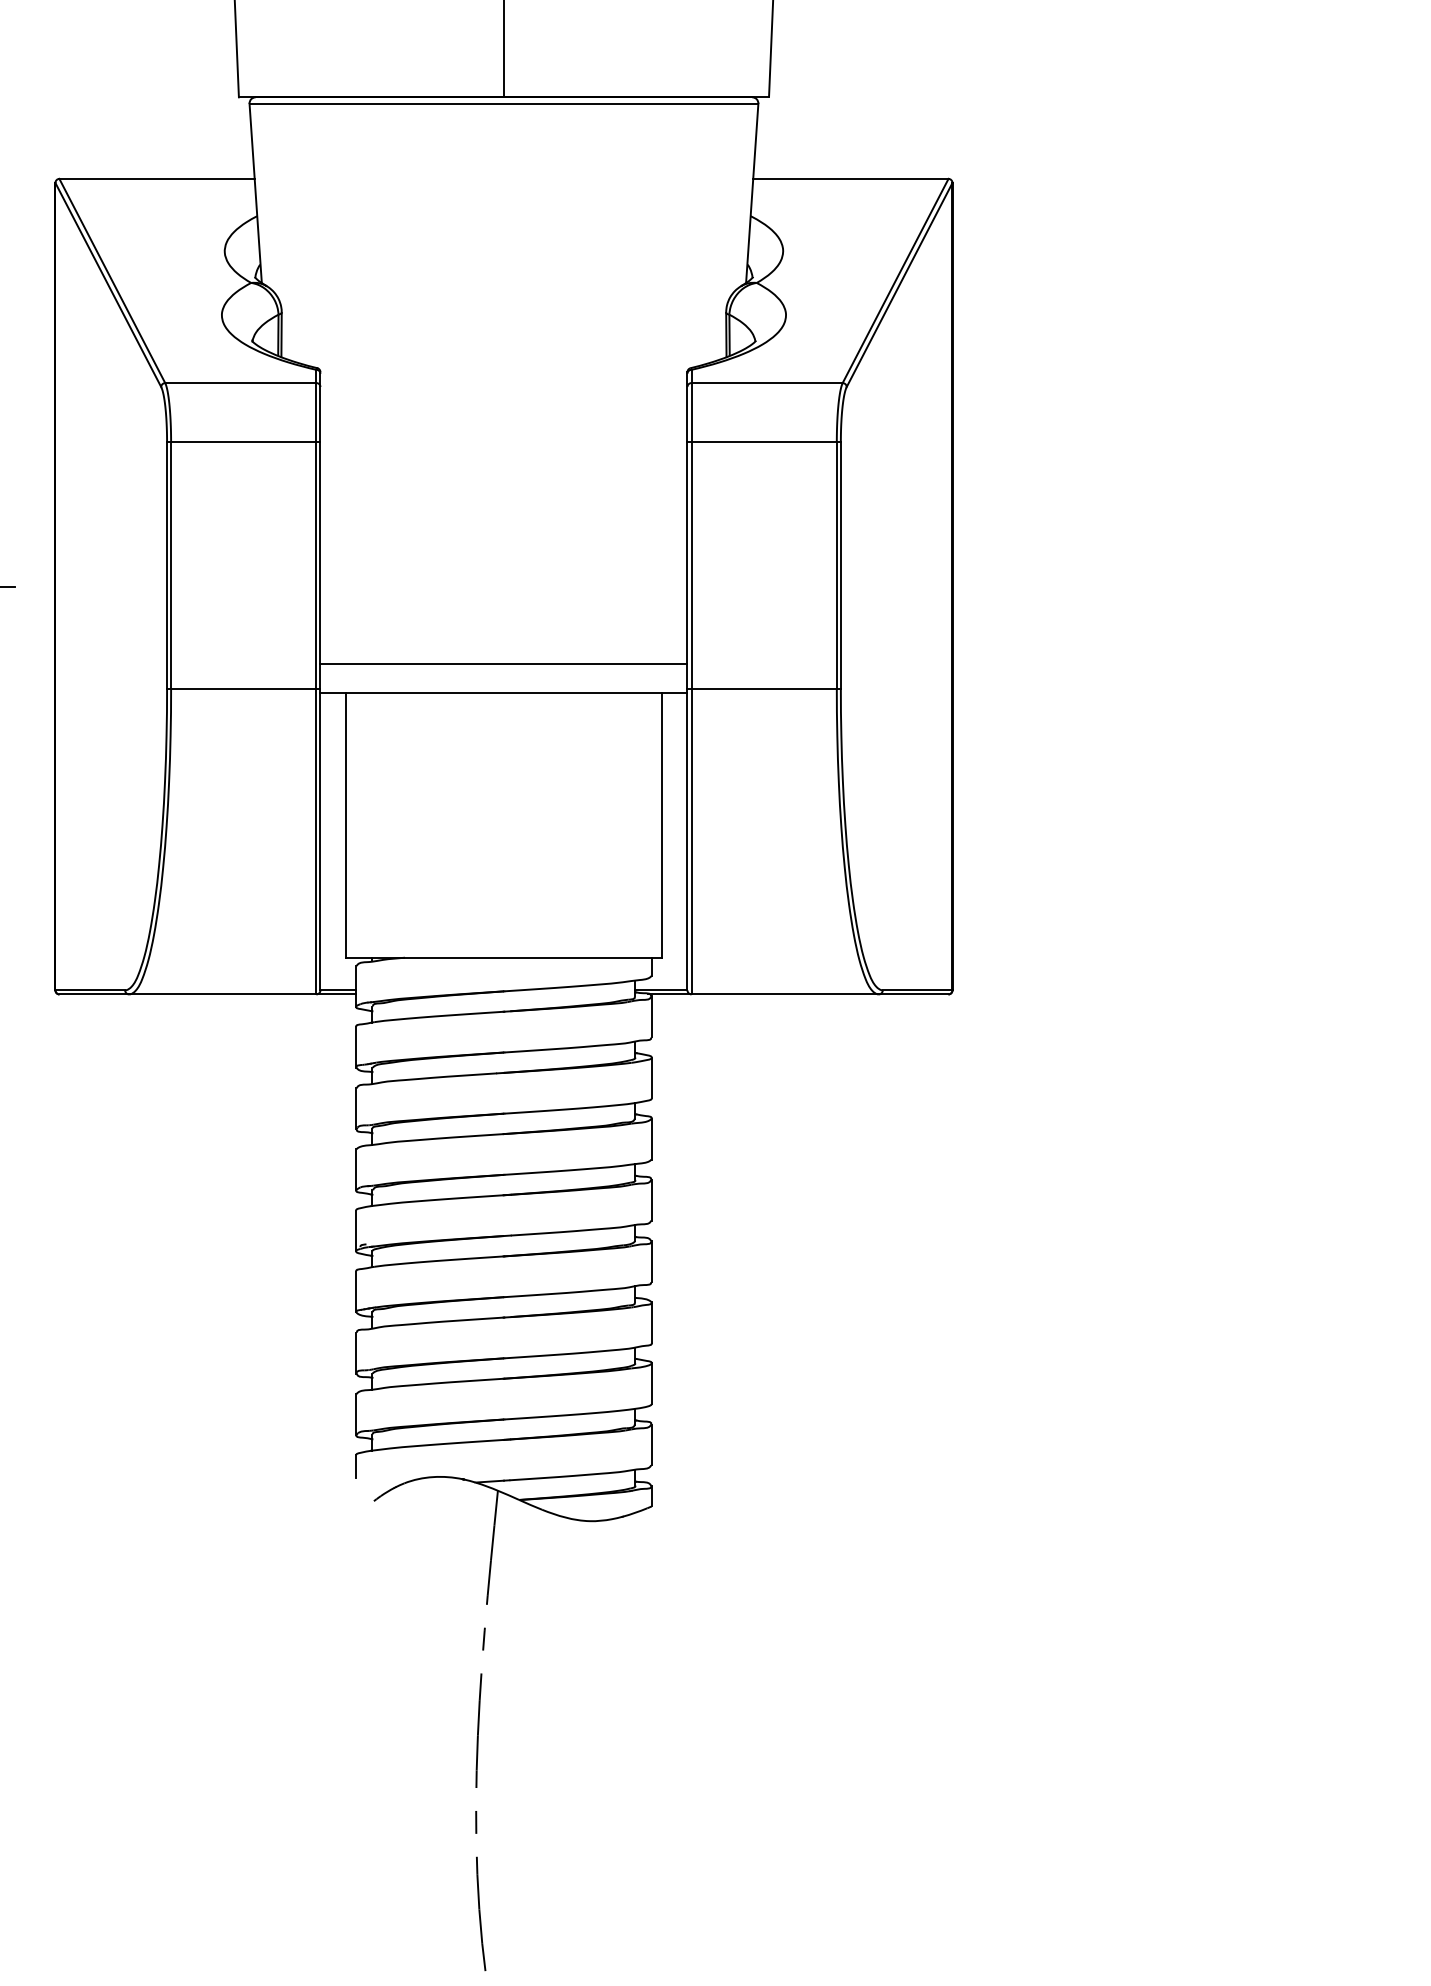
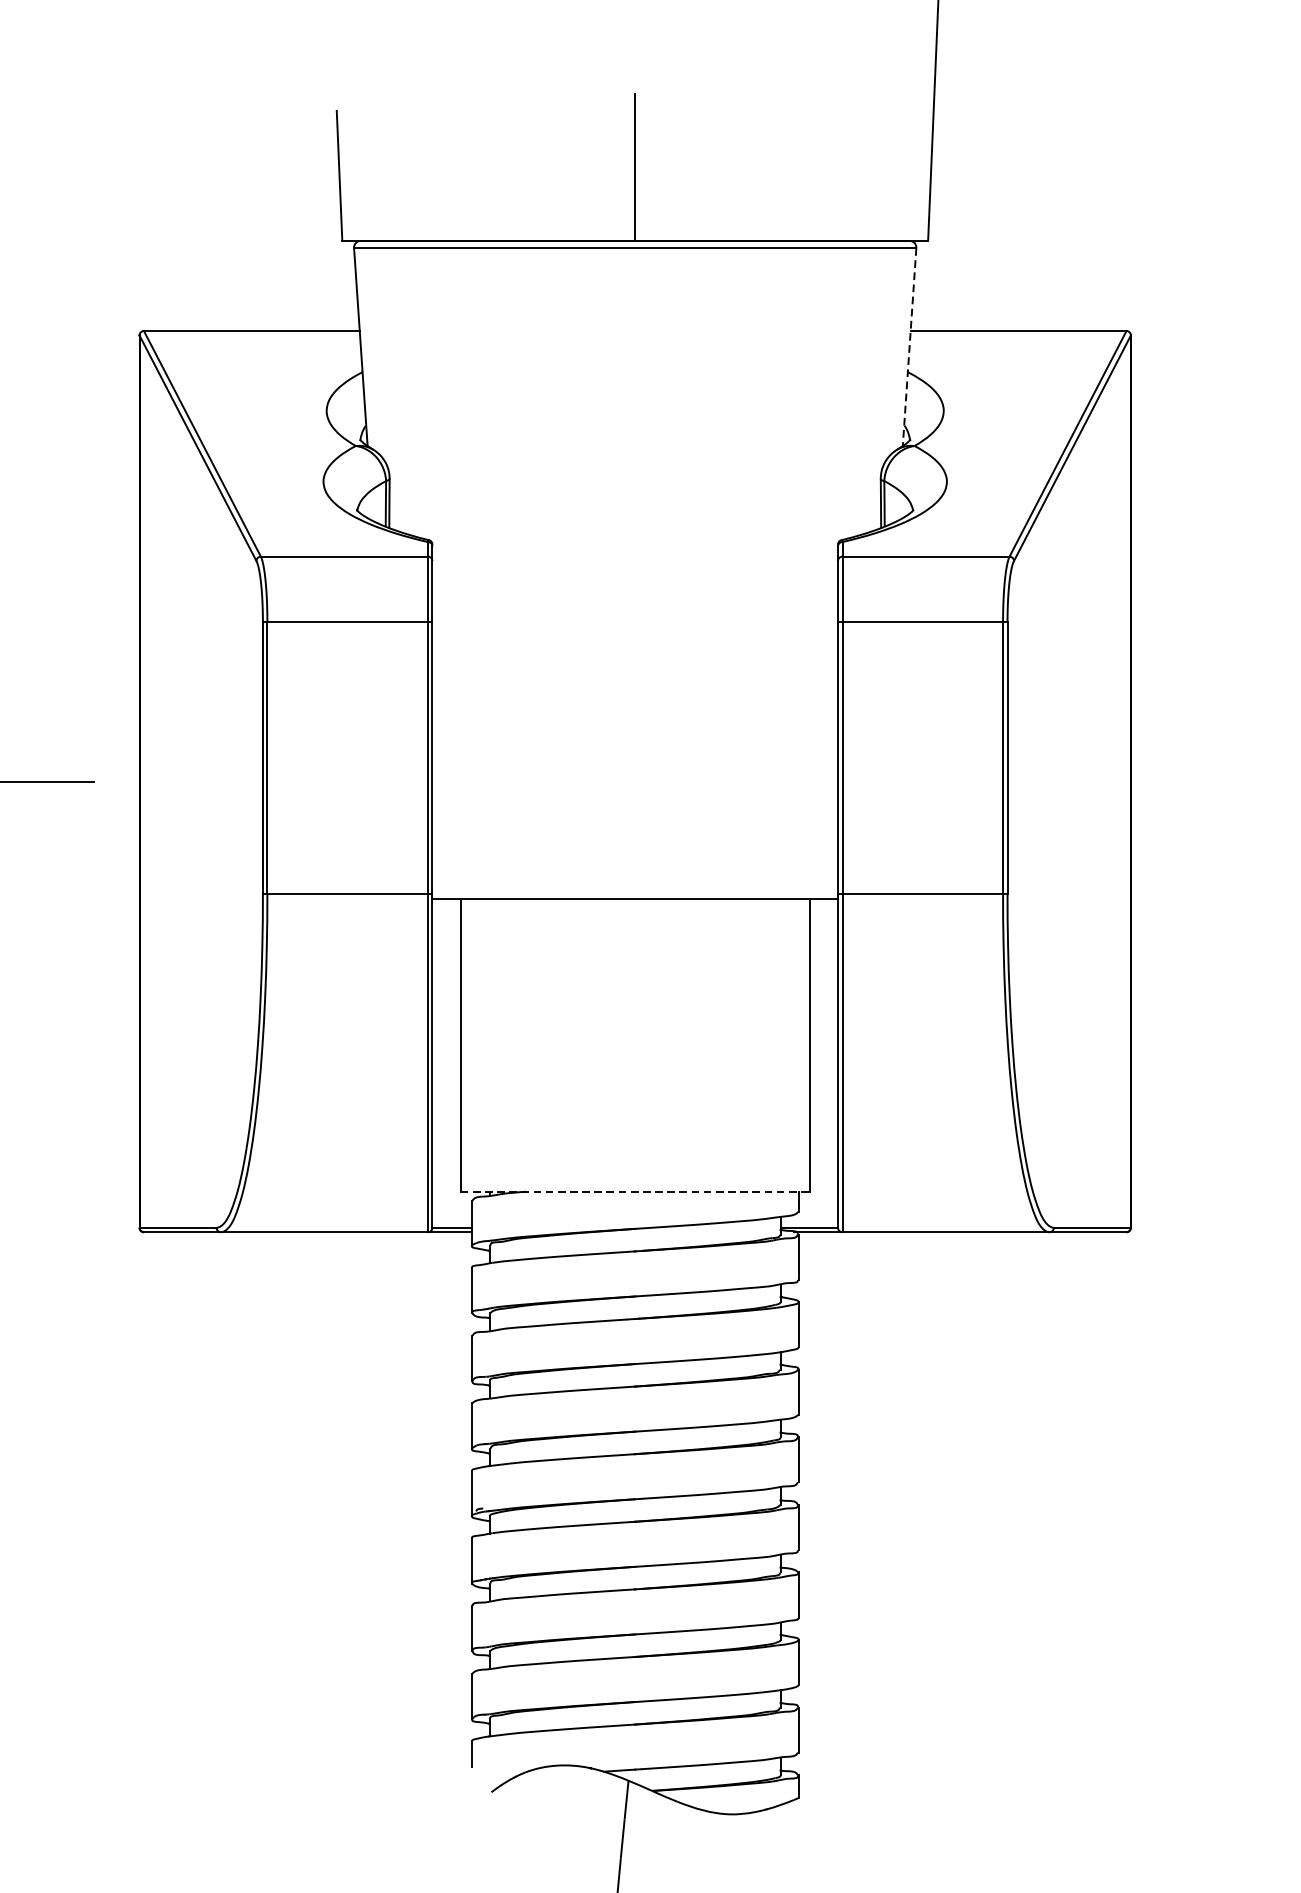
line: (752, 193) -> (909, 347), solid -> dashed
line: (503, 664) -> (634, 867), removed
line: (504, 957) -> (635, 1191), solid -> dashed

